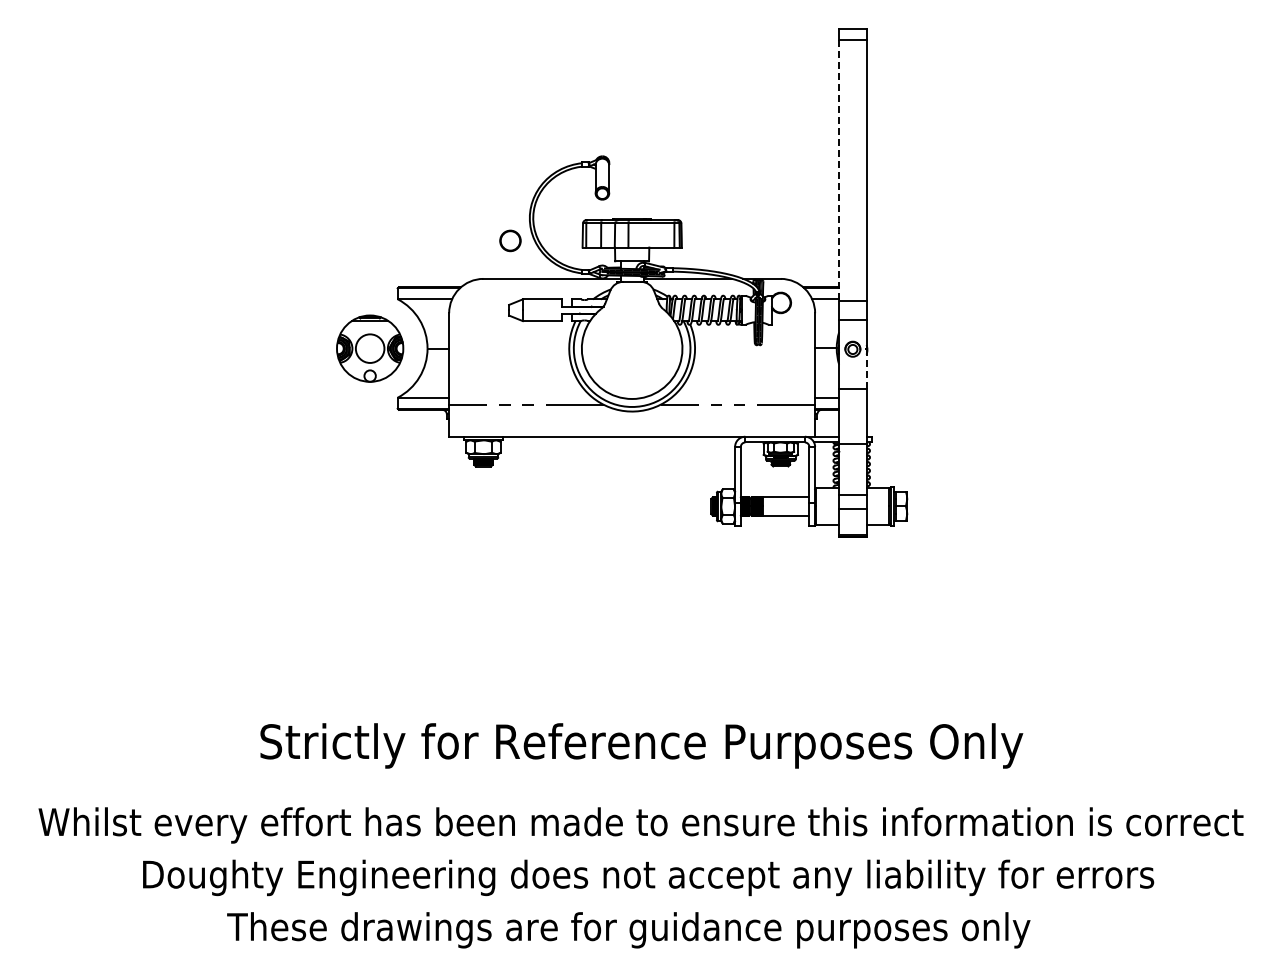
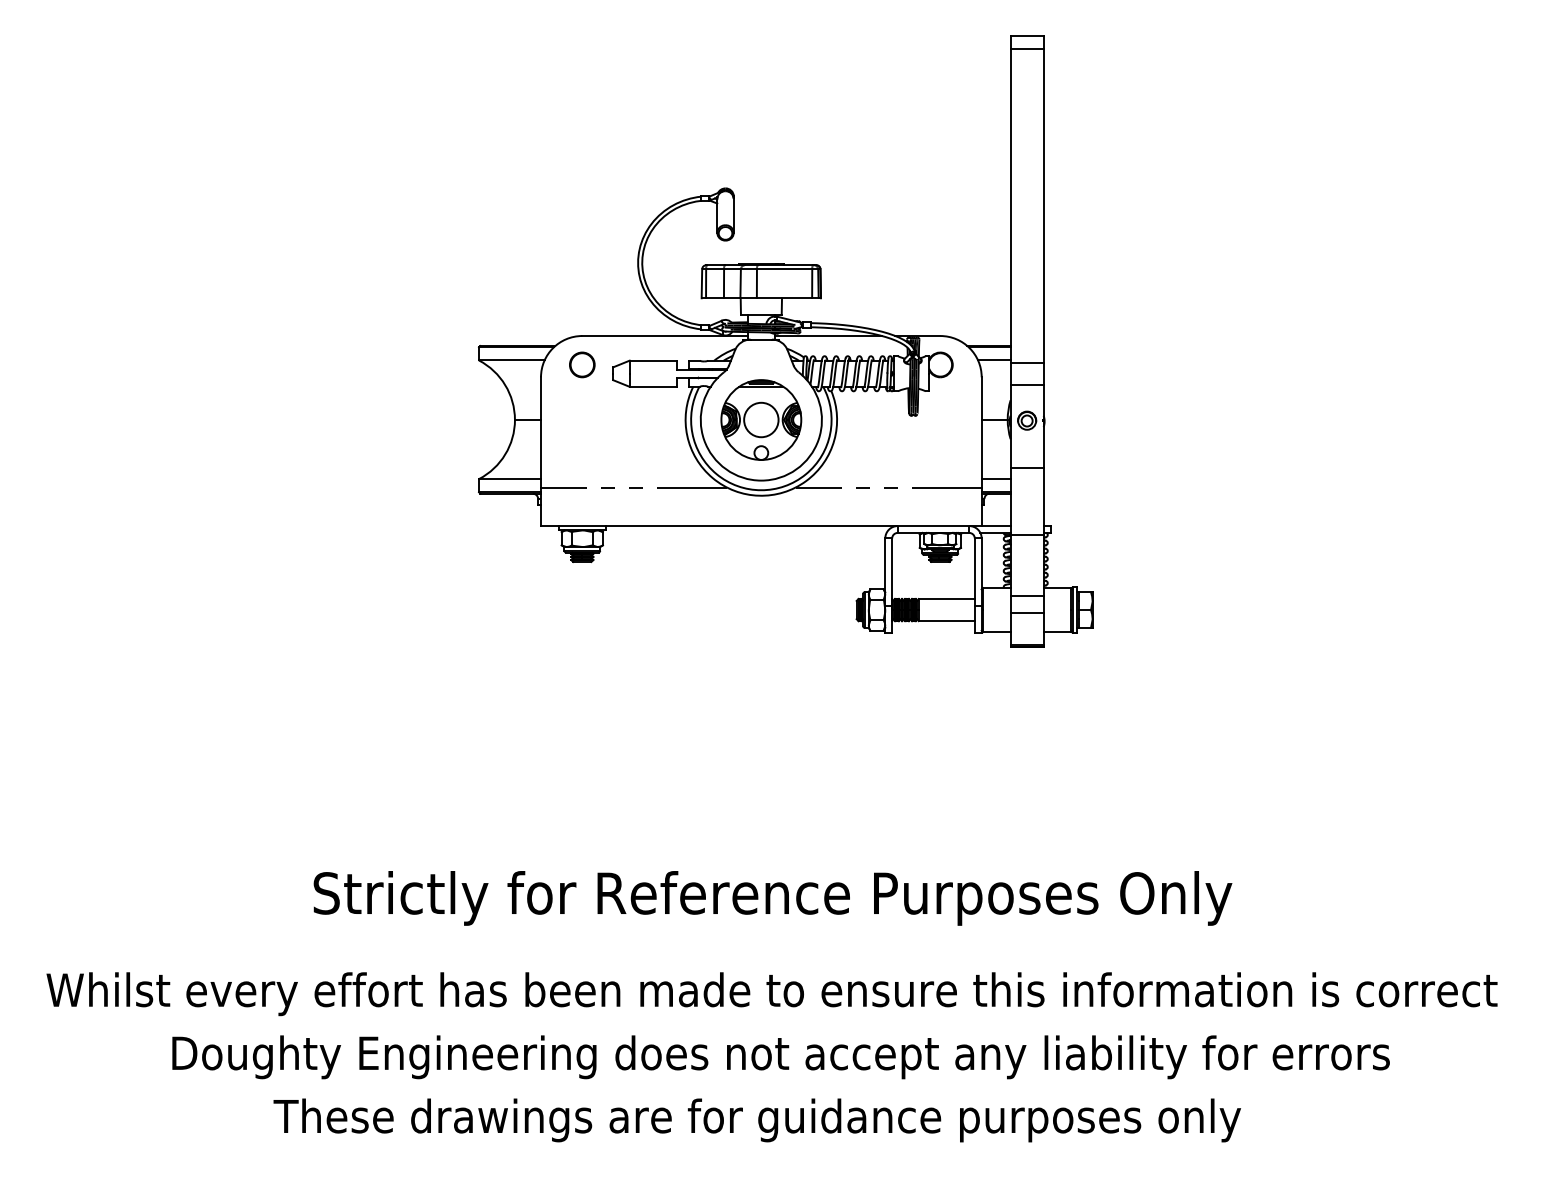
line: (839, 171) -> (1011, 206), dashed -> solid
part: (510, 240) -> (582, 364), moved
part: (370, 348) -> (761, 419), moved
line: (866, 368) -> (1043, 443), dashed -> solid

